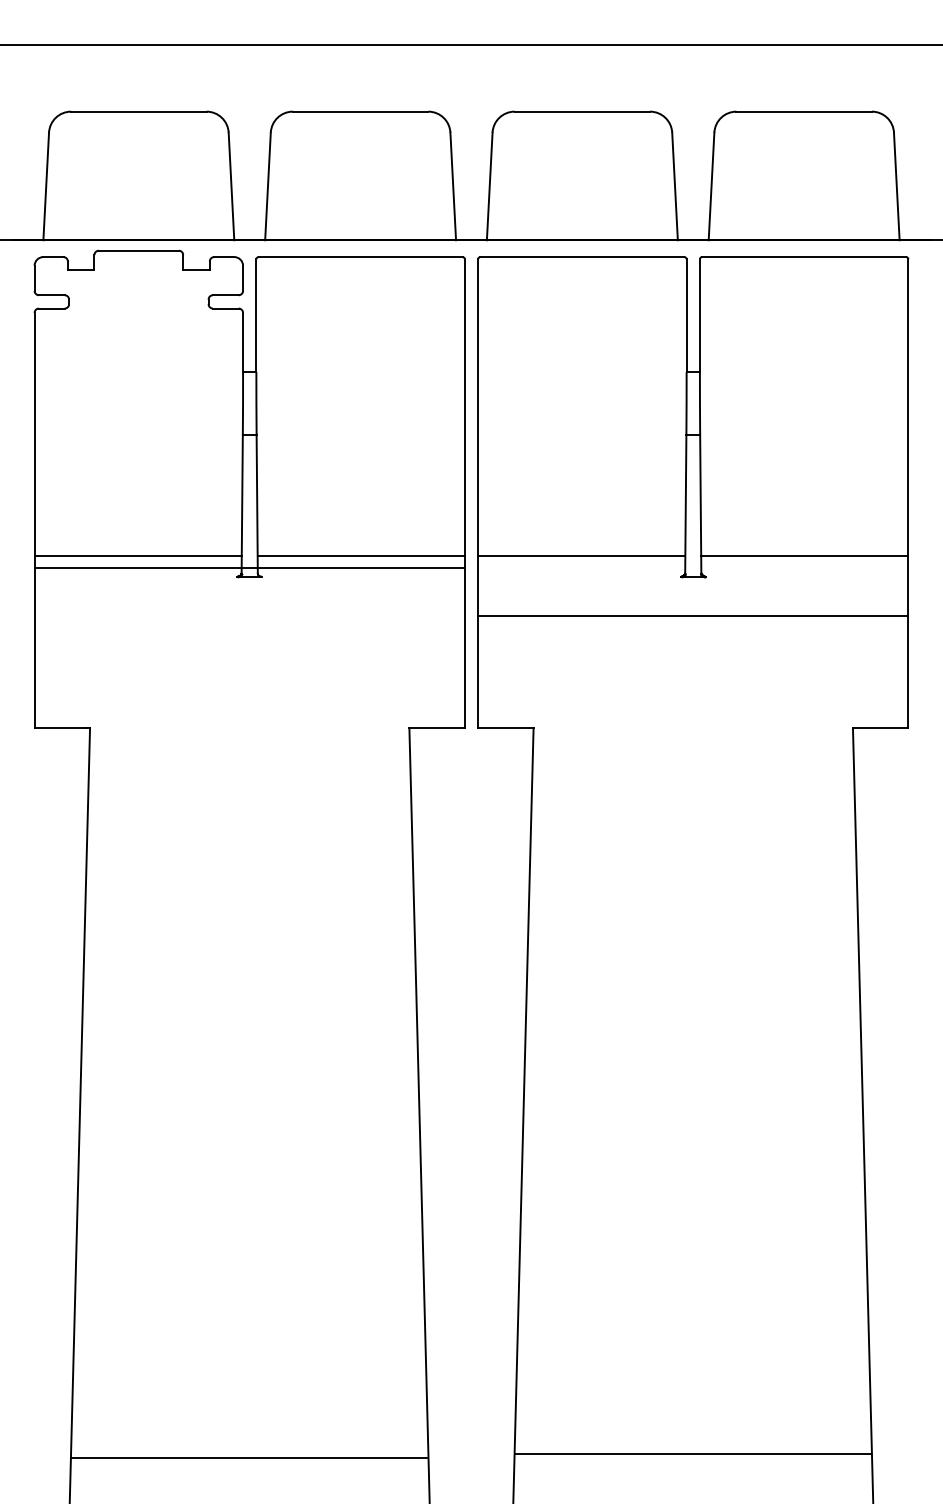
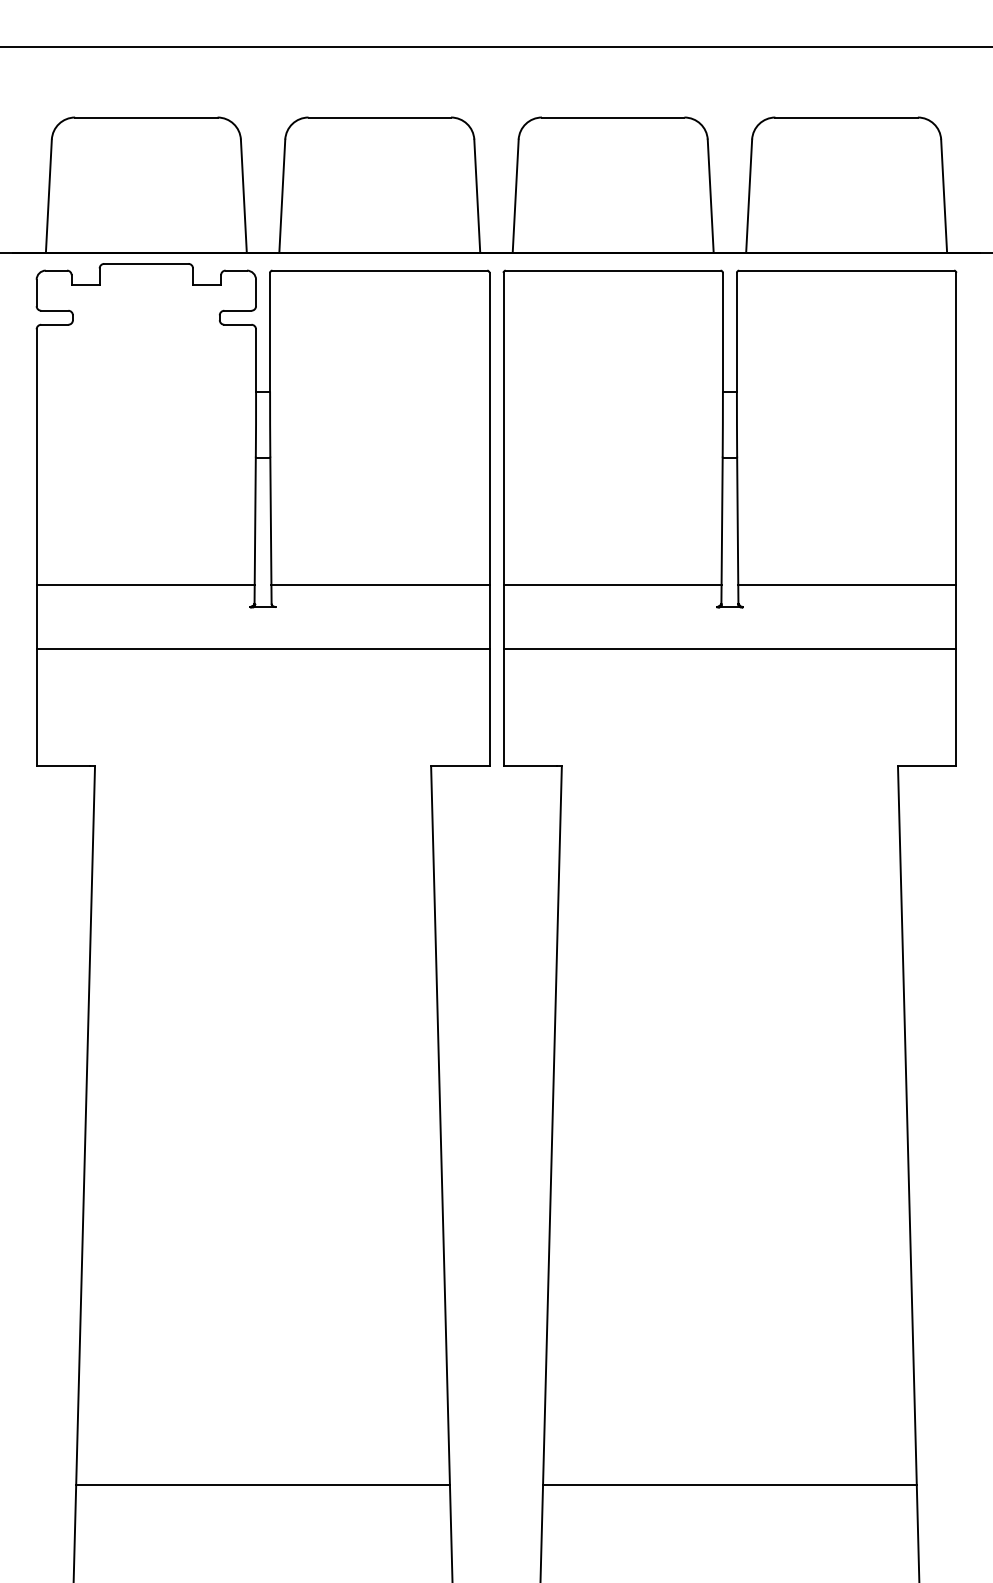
line: (249, 567) -> (262, 648), moved
line: (692, 1454) -> (729, 1484), moved
line: (249, 1457) -> (262, 1484), moved

